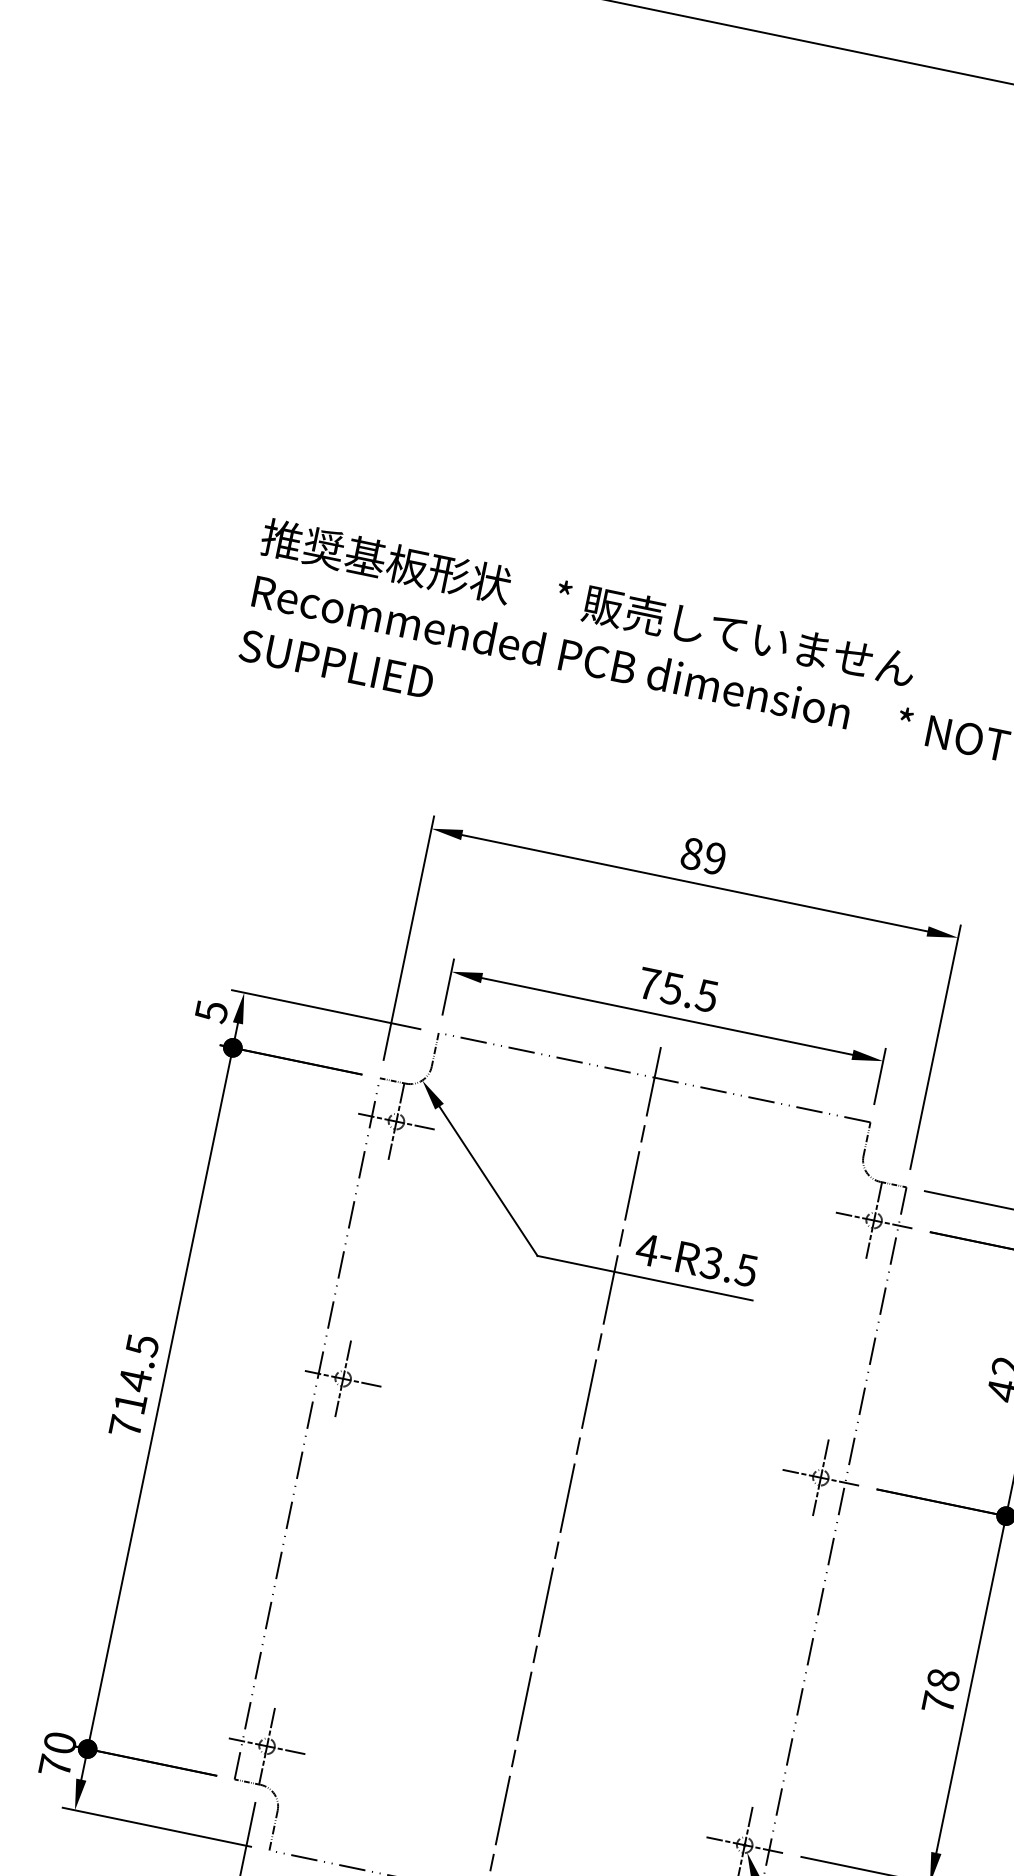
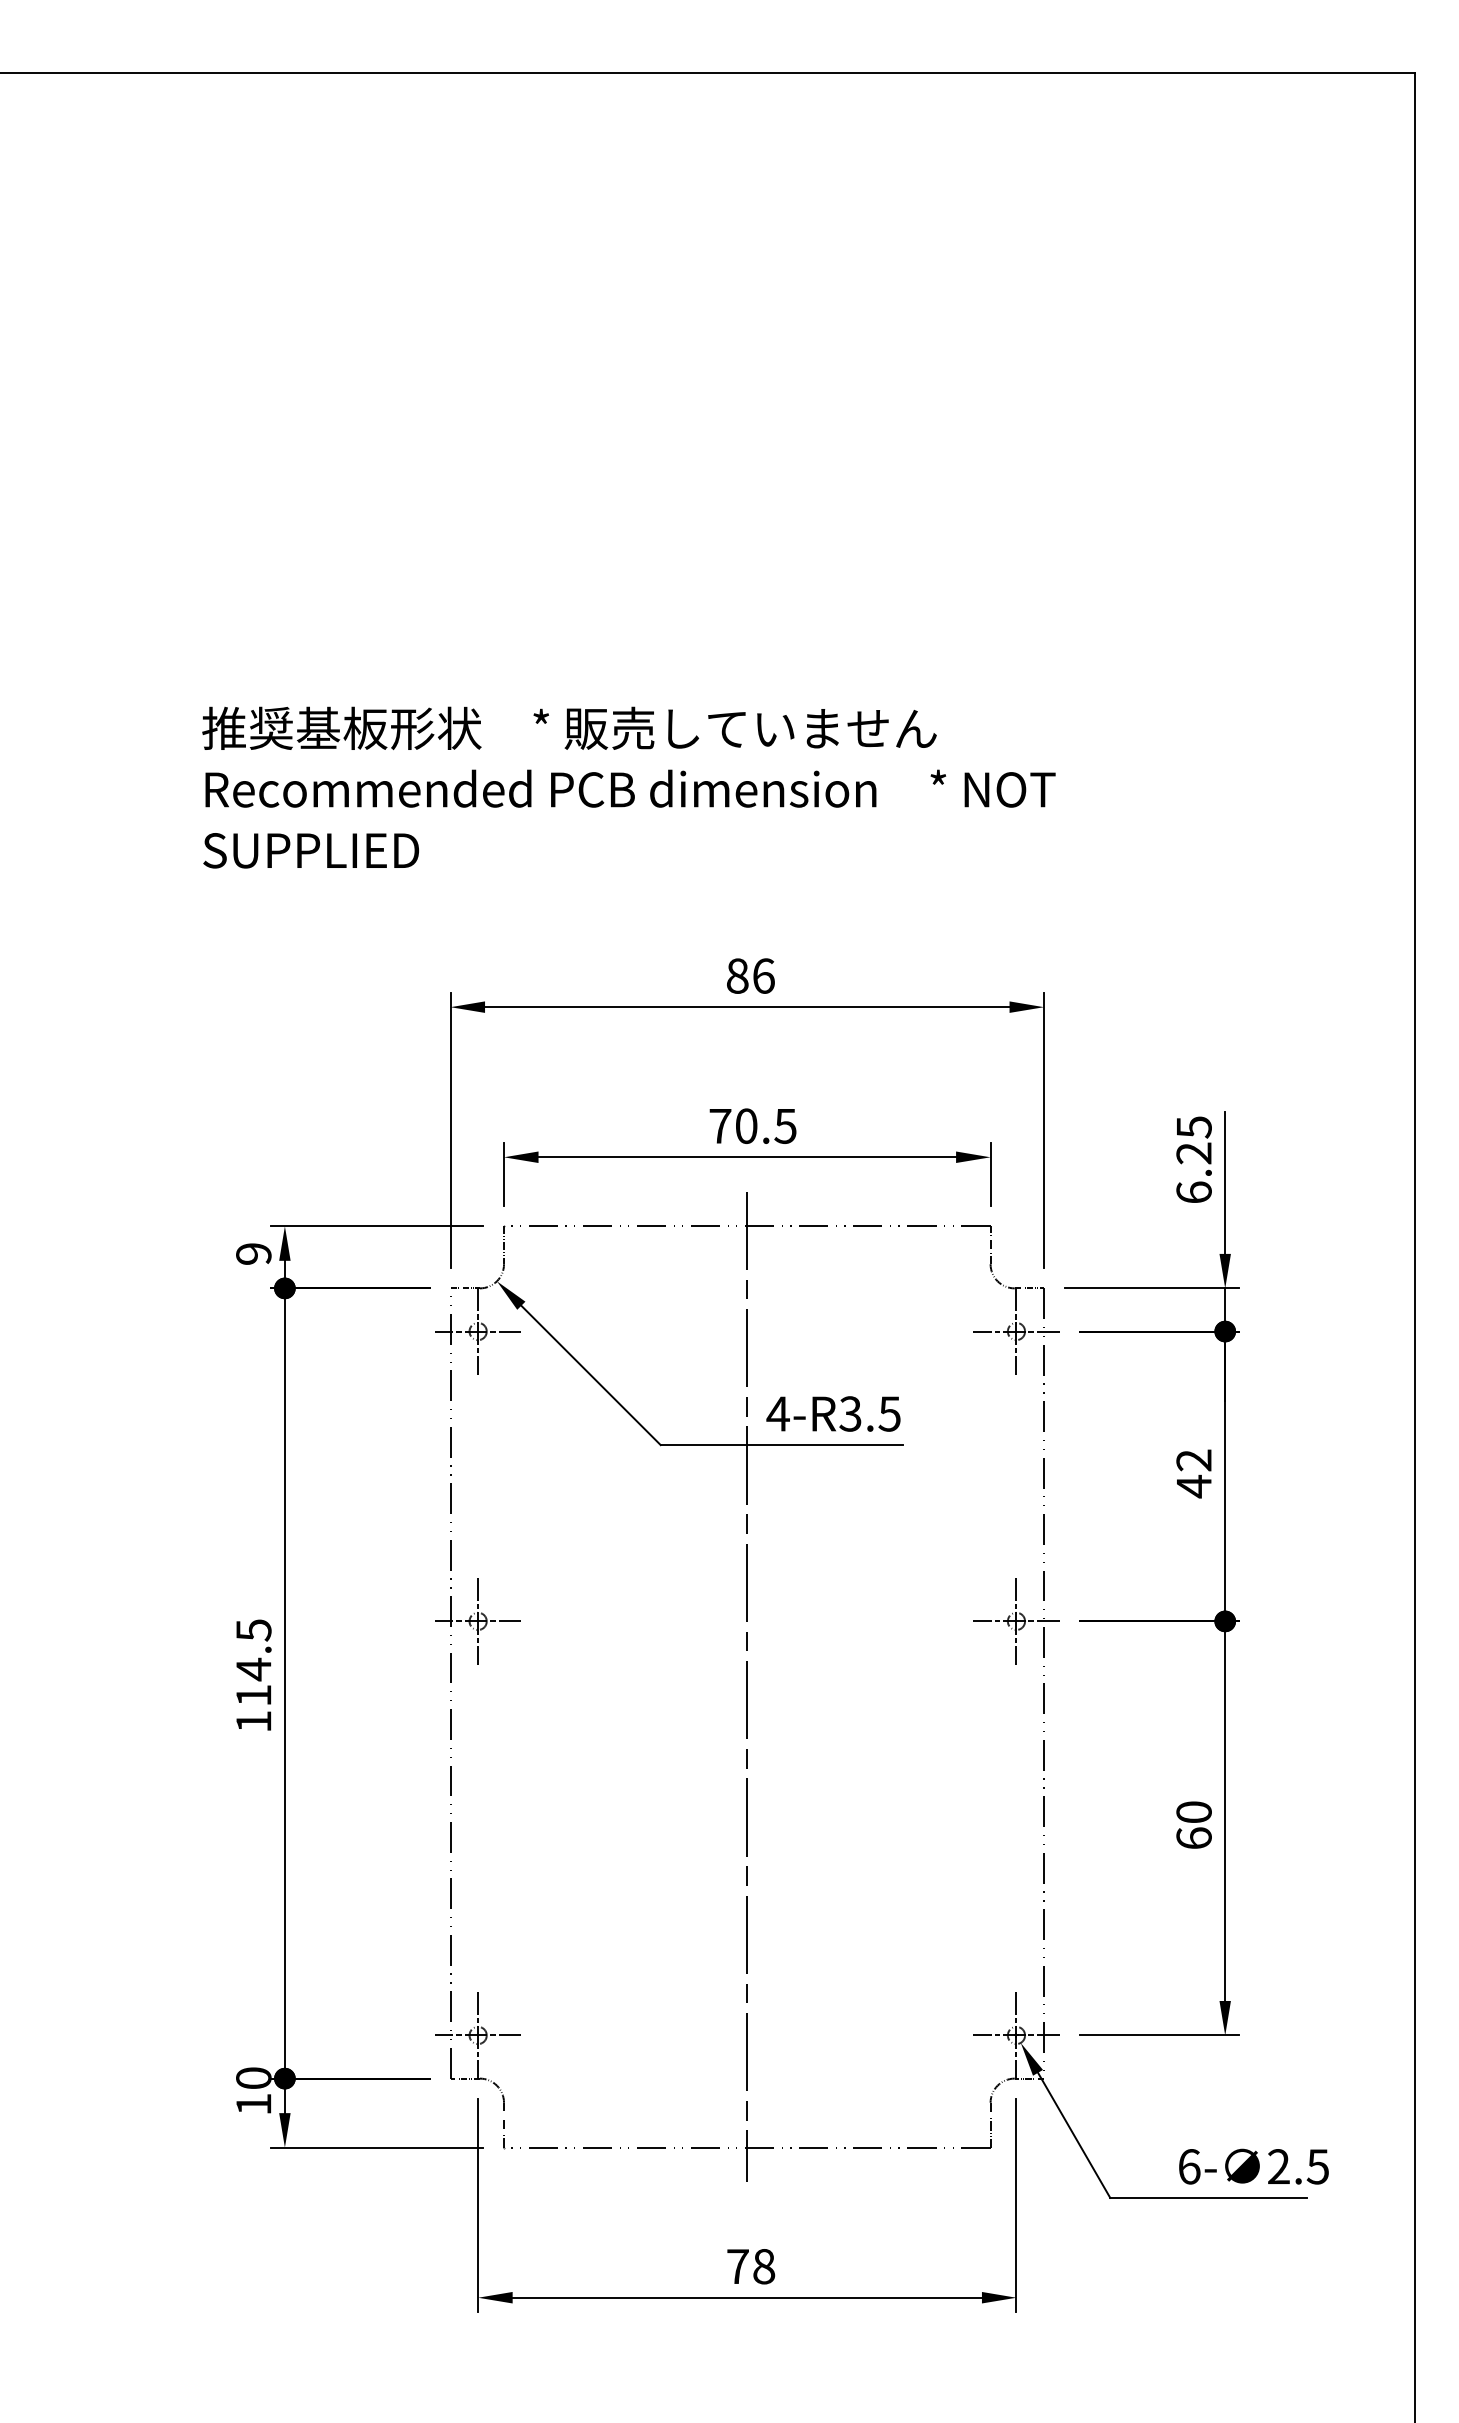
text: (715, 858) -> (763, 975), 89 -> 86
text: (672, 988) -> (746, 1125), 75.5 -> 70.5
text: (211, 1011) -> (253, 1254), 5 -> 9
text: (125, 1426) -> (253, 1721), 714.5 -> 114.5
text: (940, 1691) -> (1193, 1825), 78 -> 60
text: (55, 1766) -> (253, 2104), 70 -> 10

